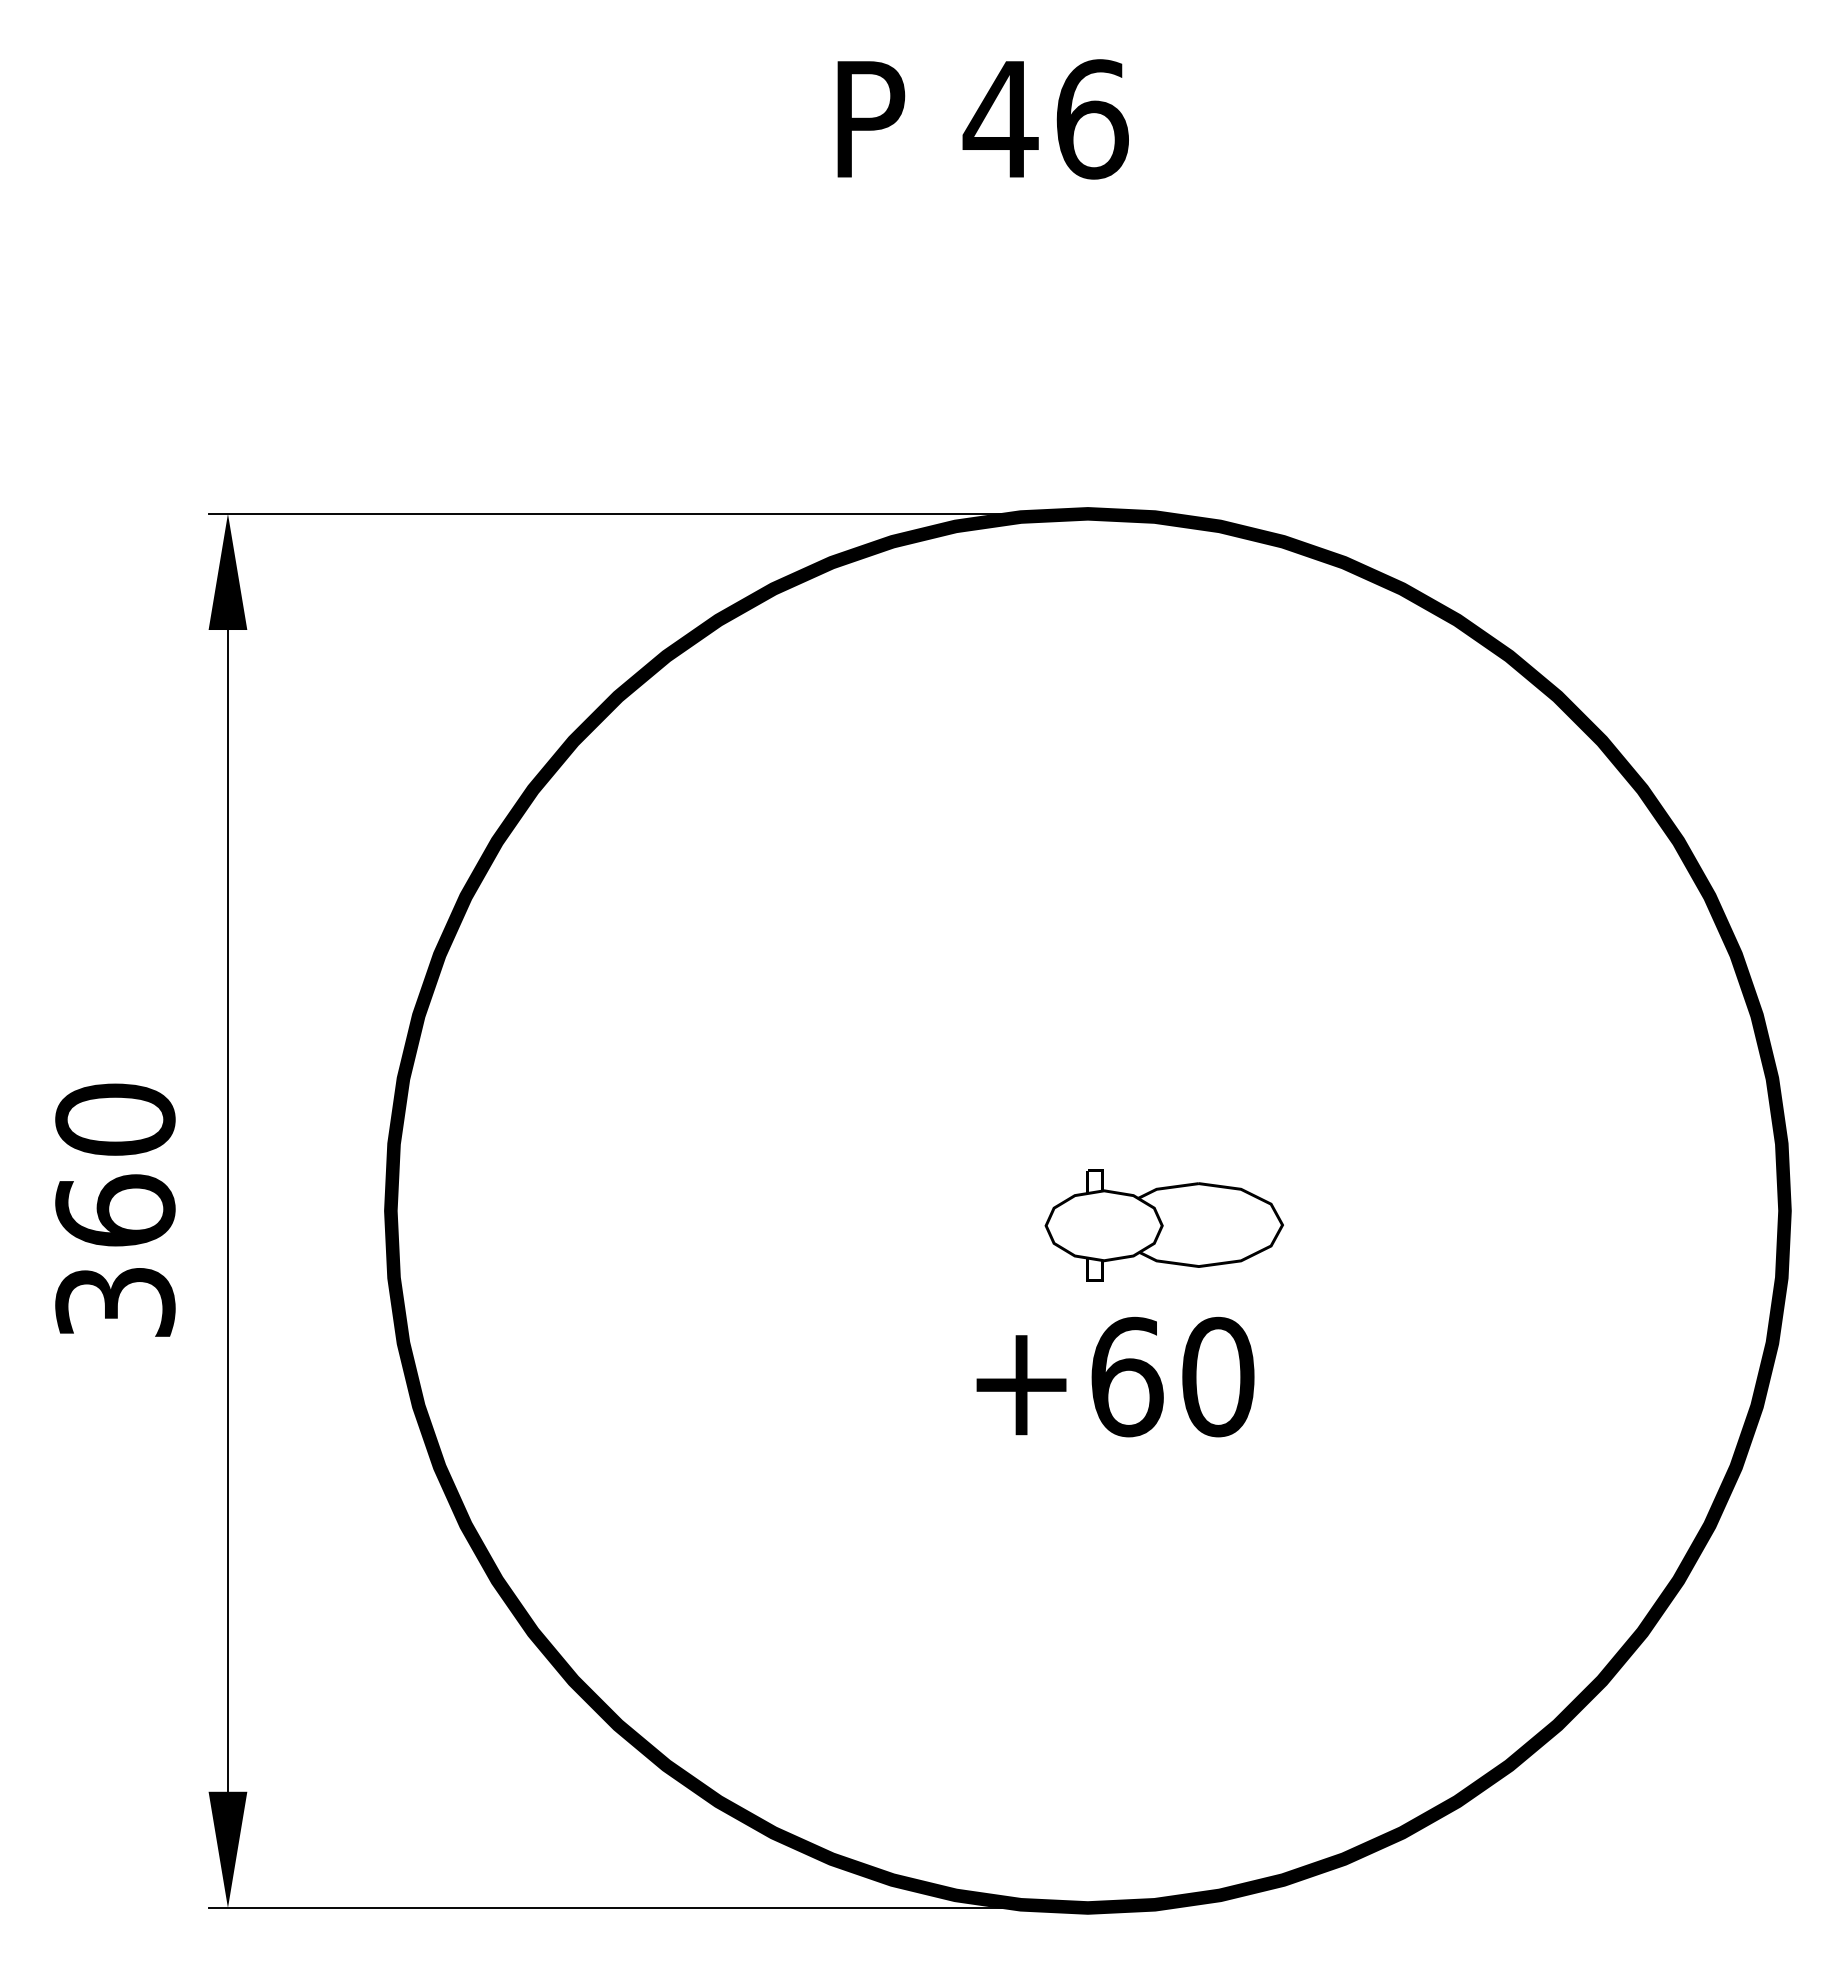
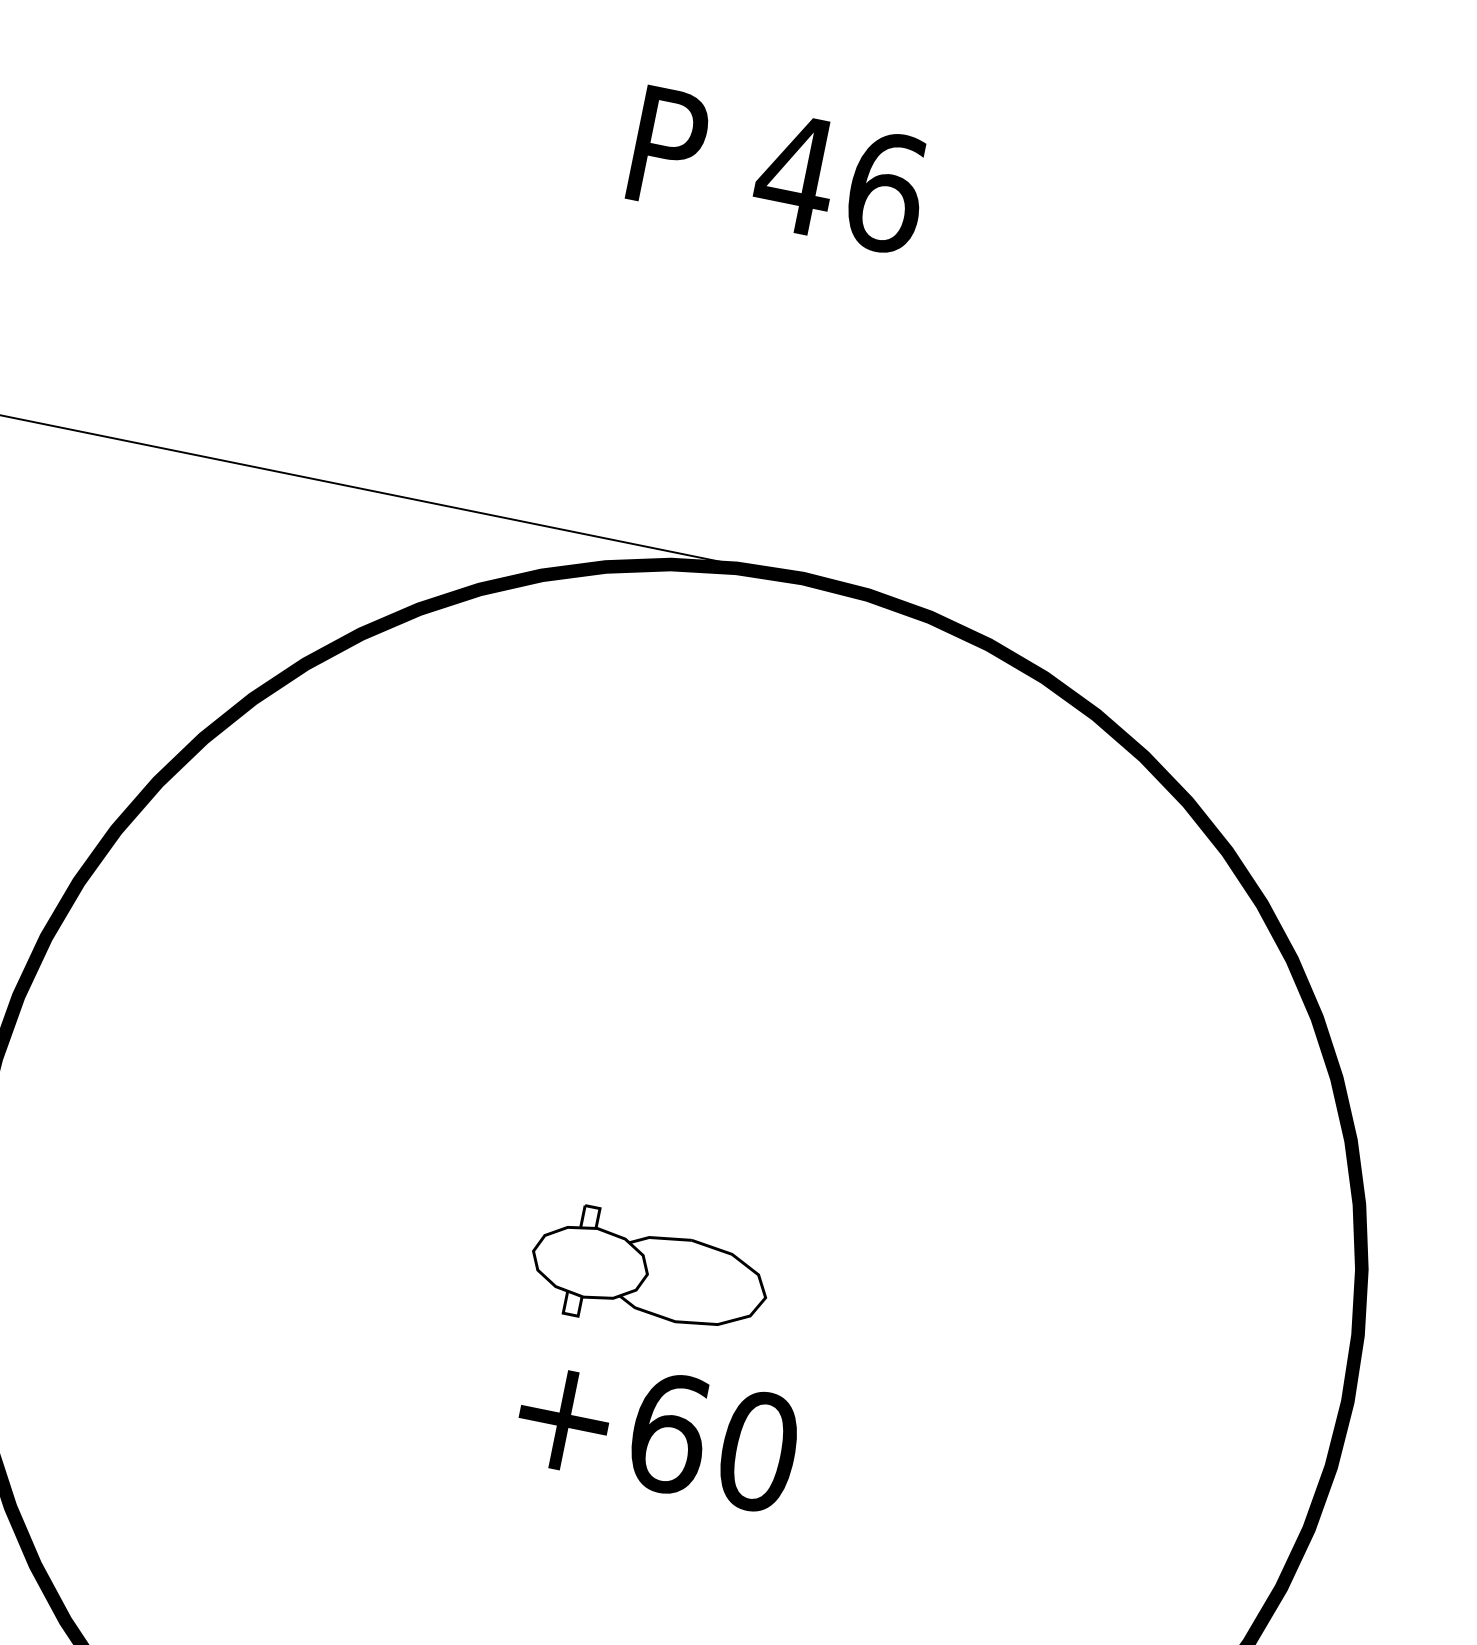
part: (1163, 1225) -> (648, 1274), moved

